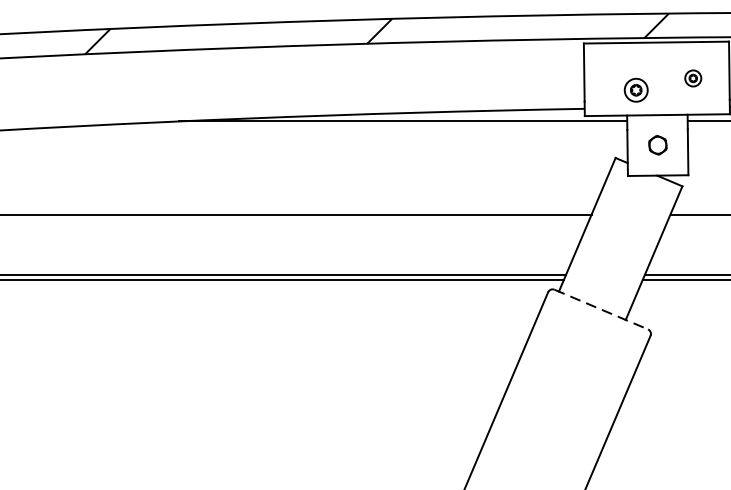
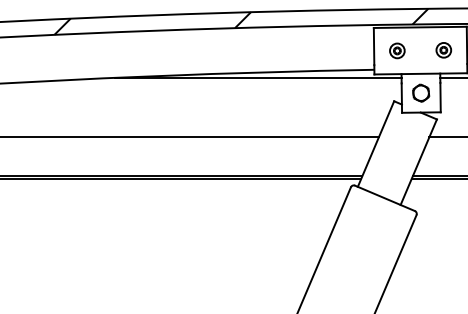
part: (692, 78) -> (443, 50), size x1.43
part: (636, 89) -> (397, 50), moved
part: (658, 144) -> (421, 92), size x1.43
line: (600, 309) -> (384, 198), dashed -> solid

